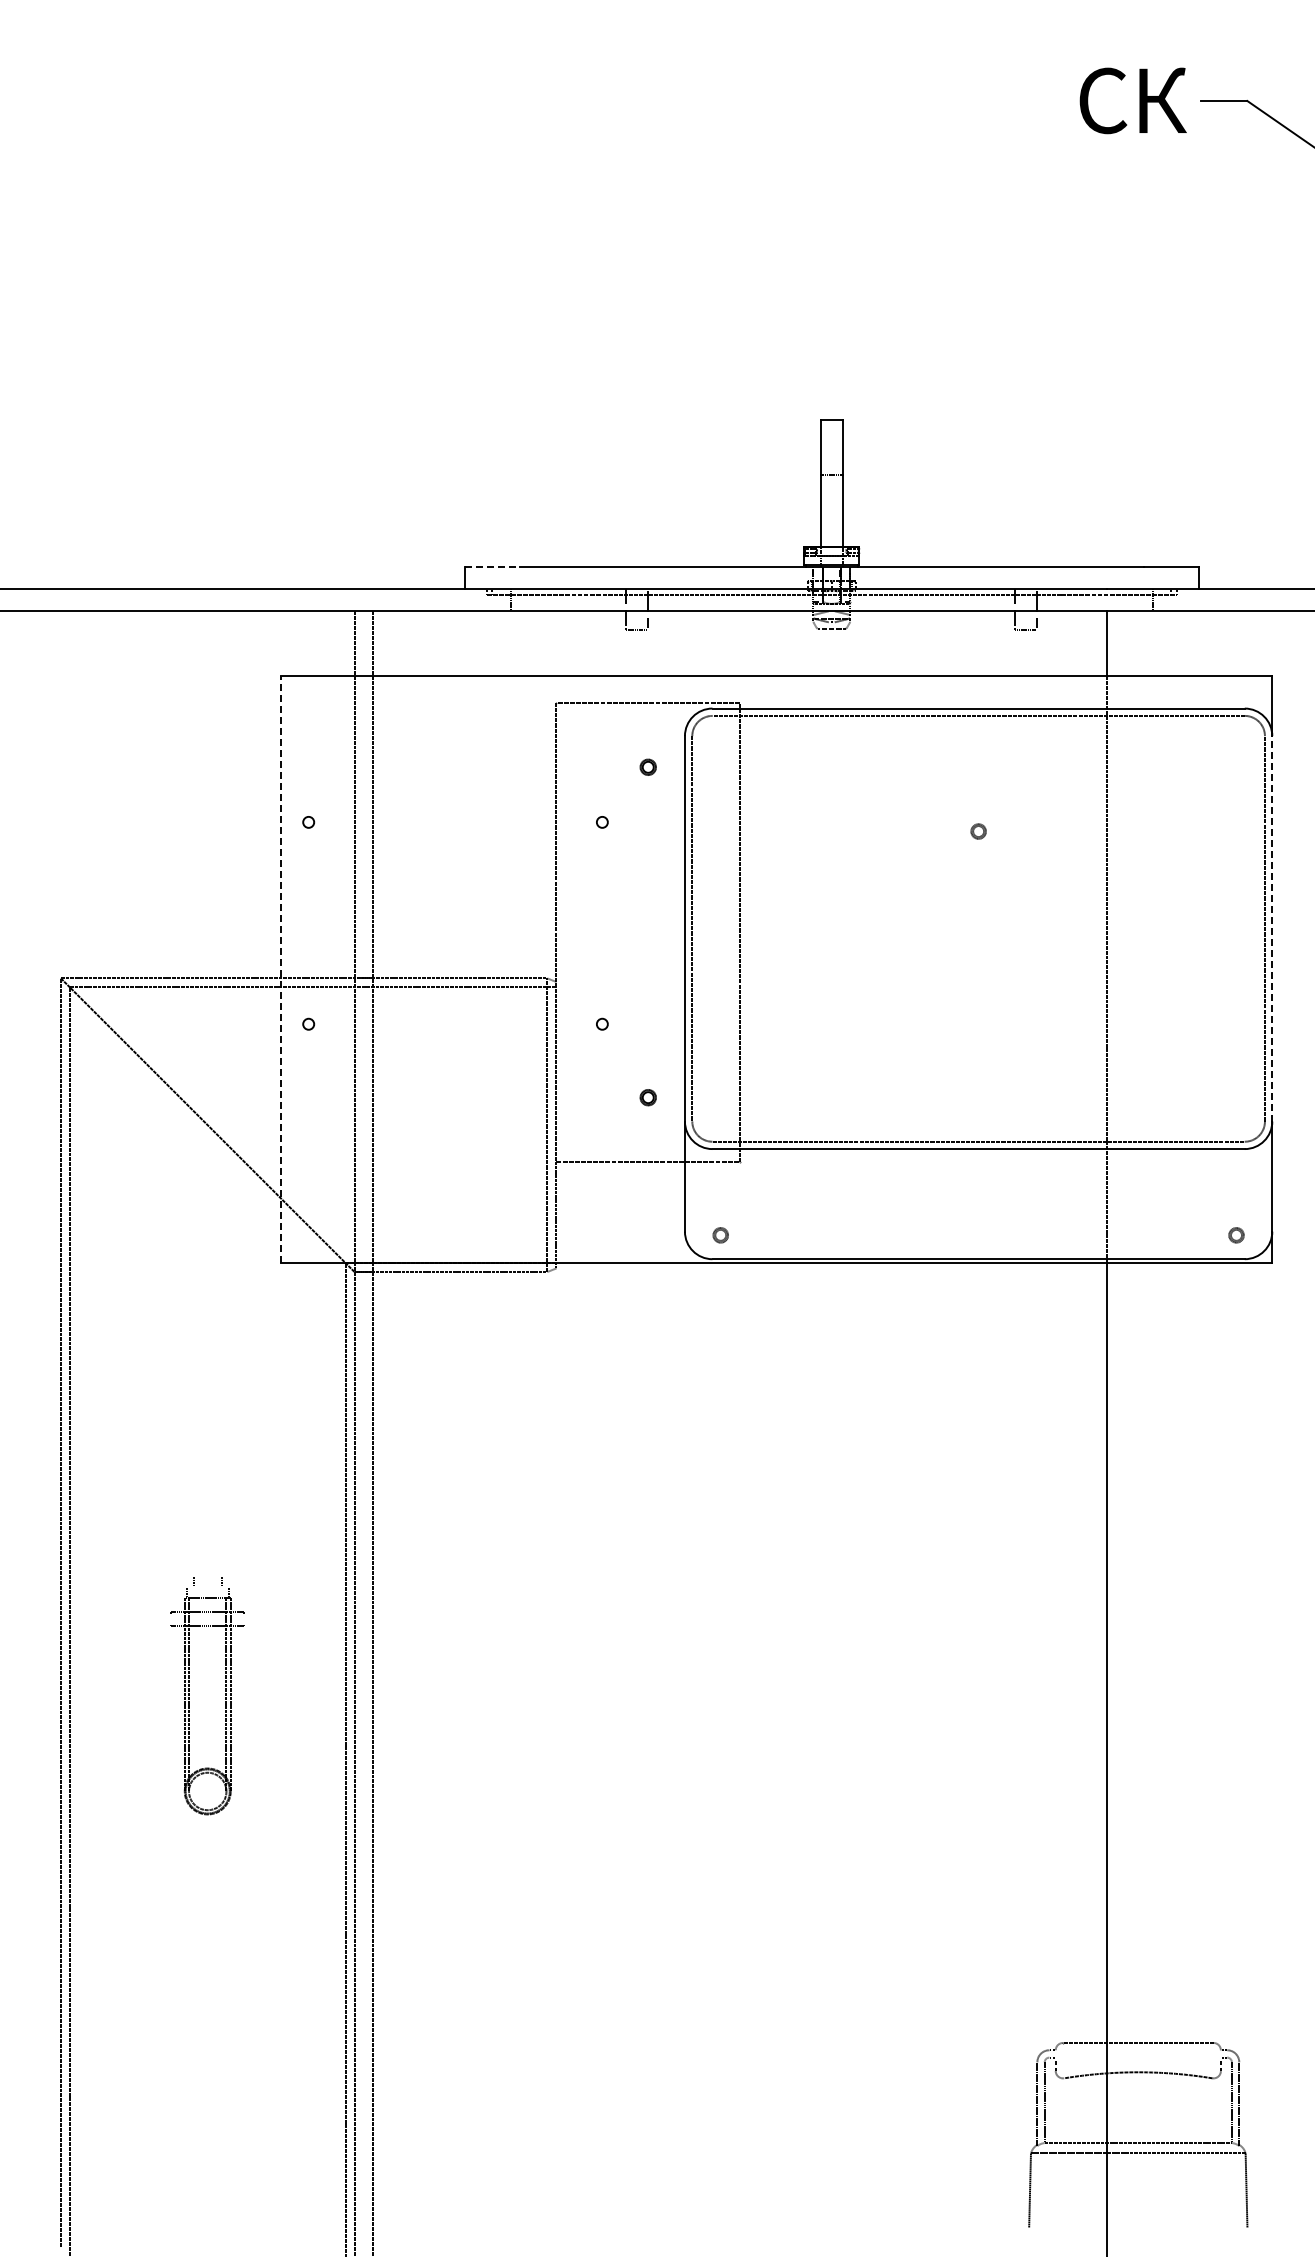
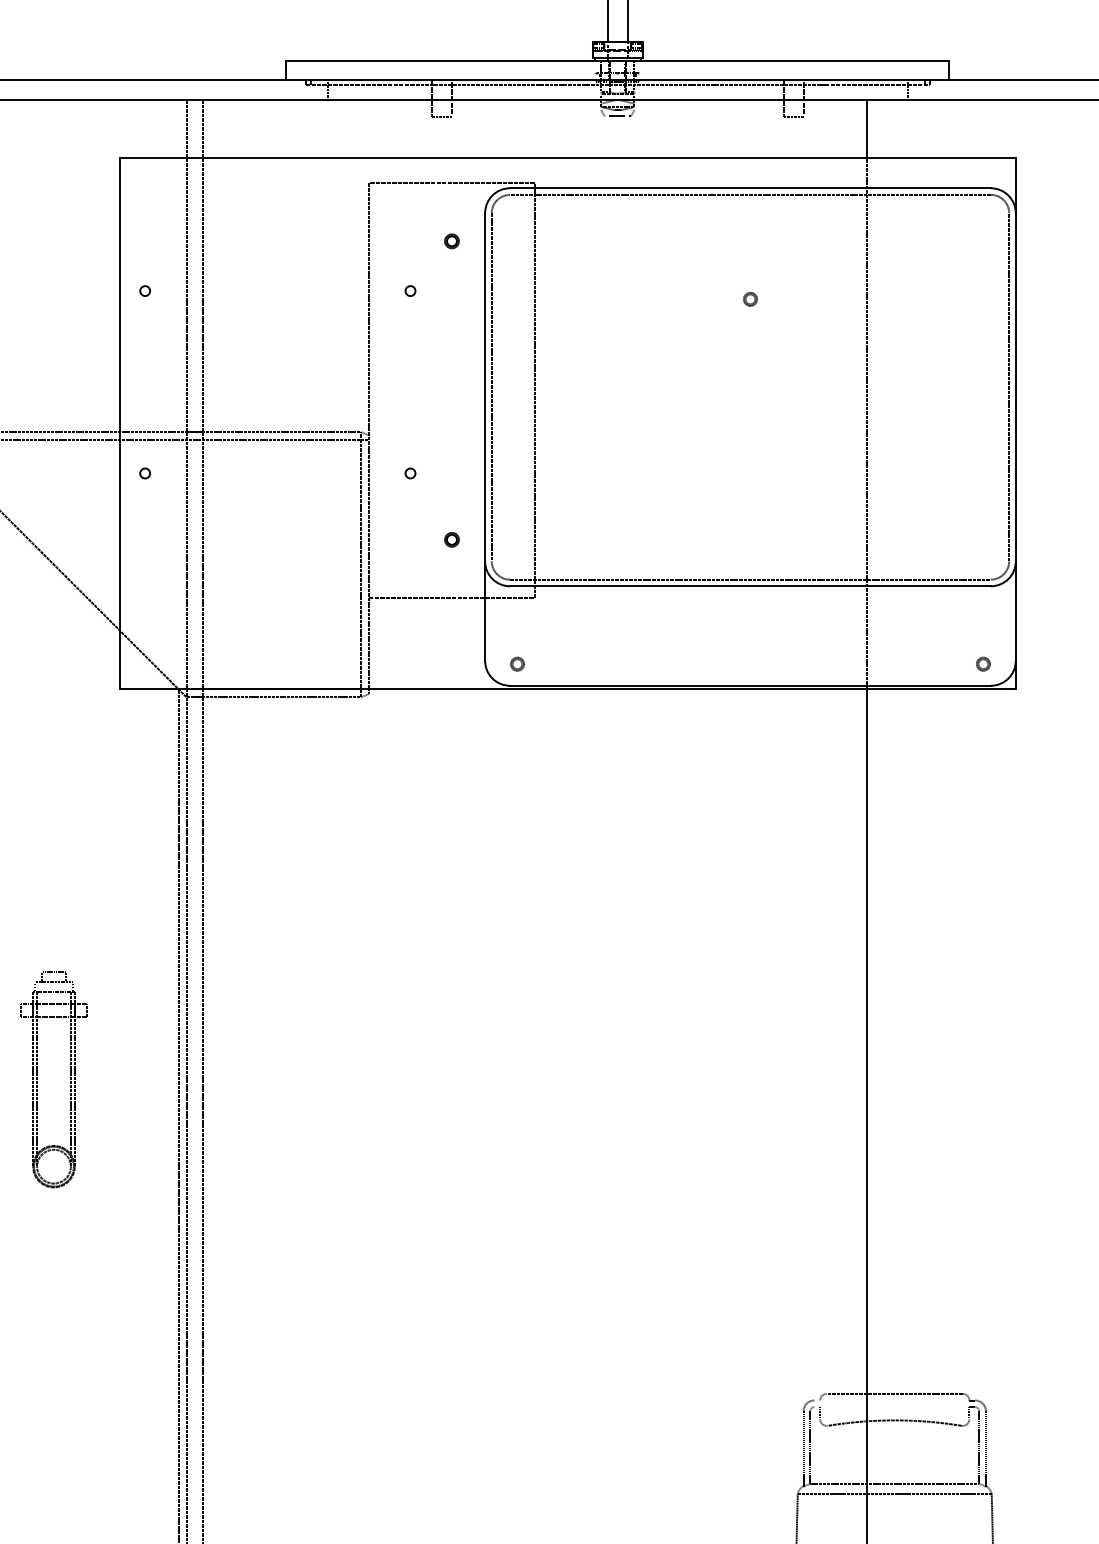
line: (492, 567) -> (311, 60), dashed -> solid
line: (1272, 928) -> (1015, 386), dashed -> solid
line: (281, 969) -> (120, 424), dashed -> solid
line: (207, 1575) -> (53, 971), added
line: (207, 1586) -> (53, 981), added

